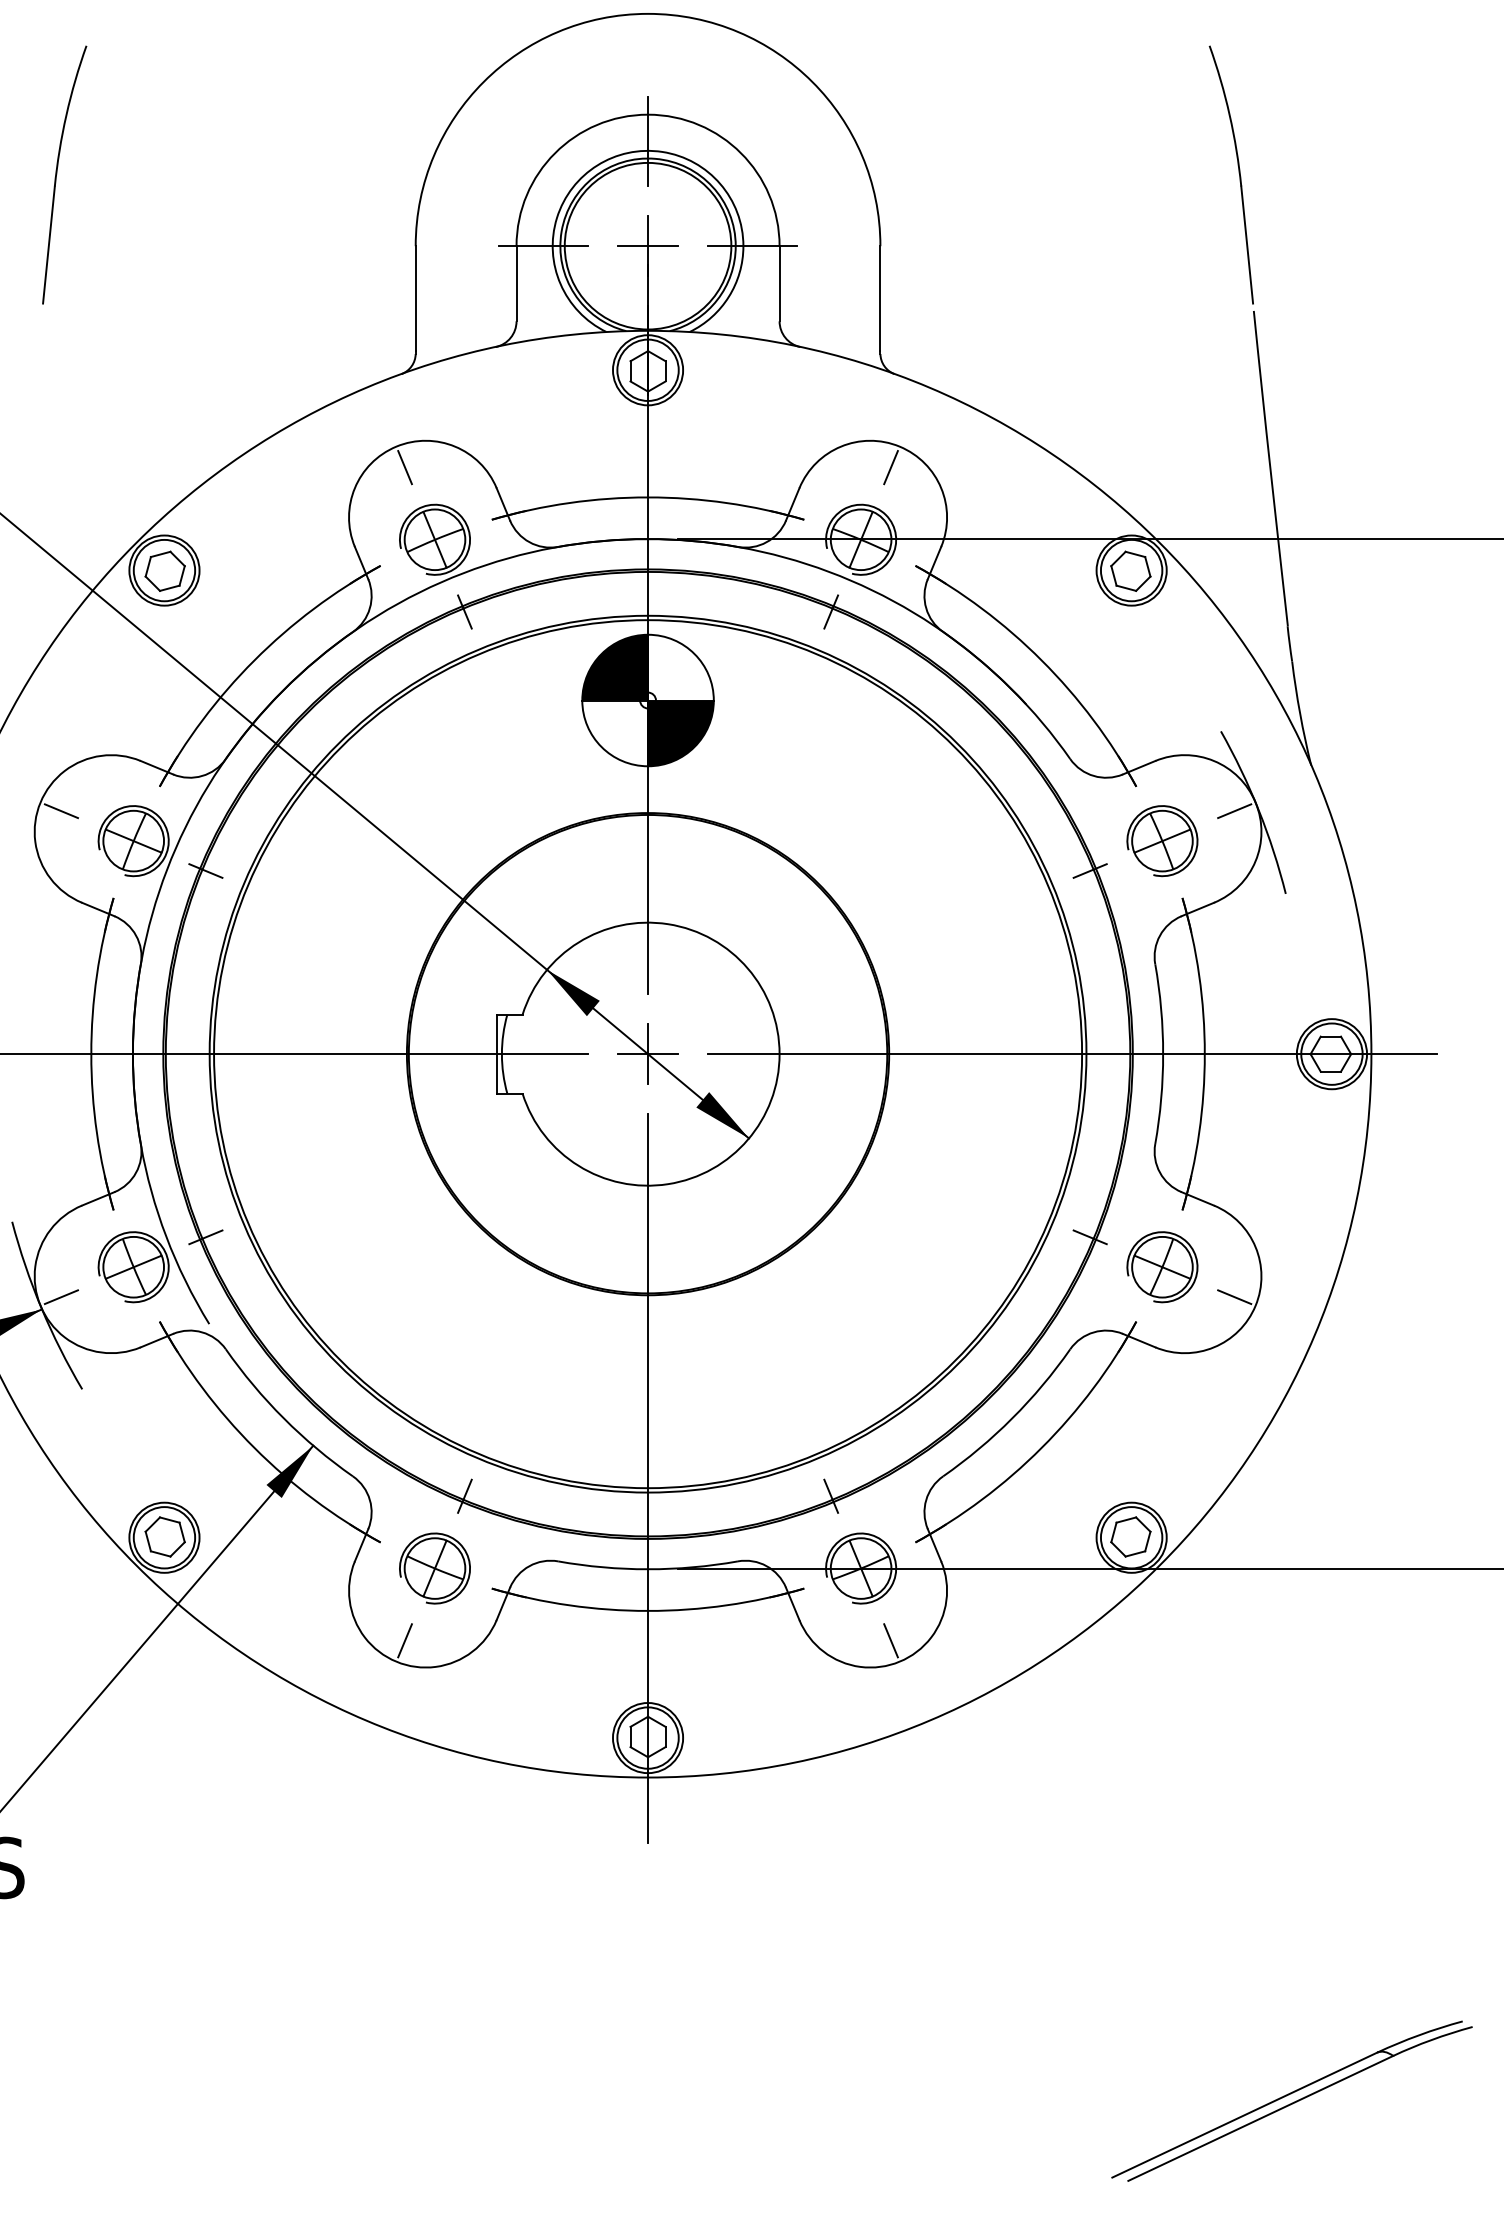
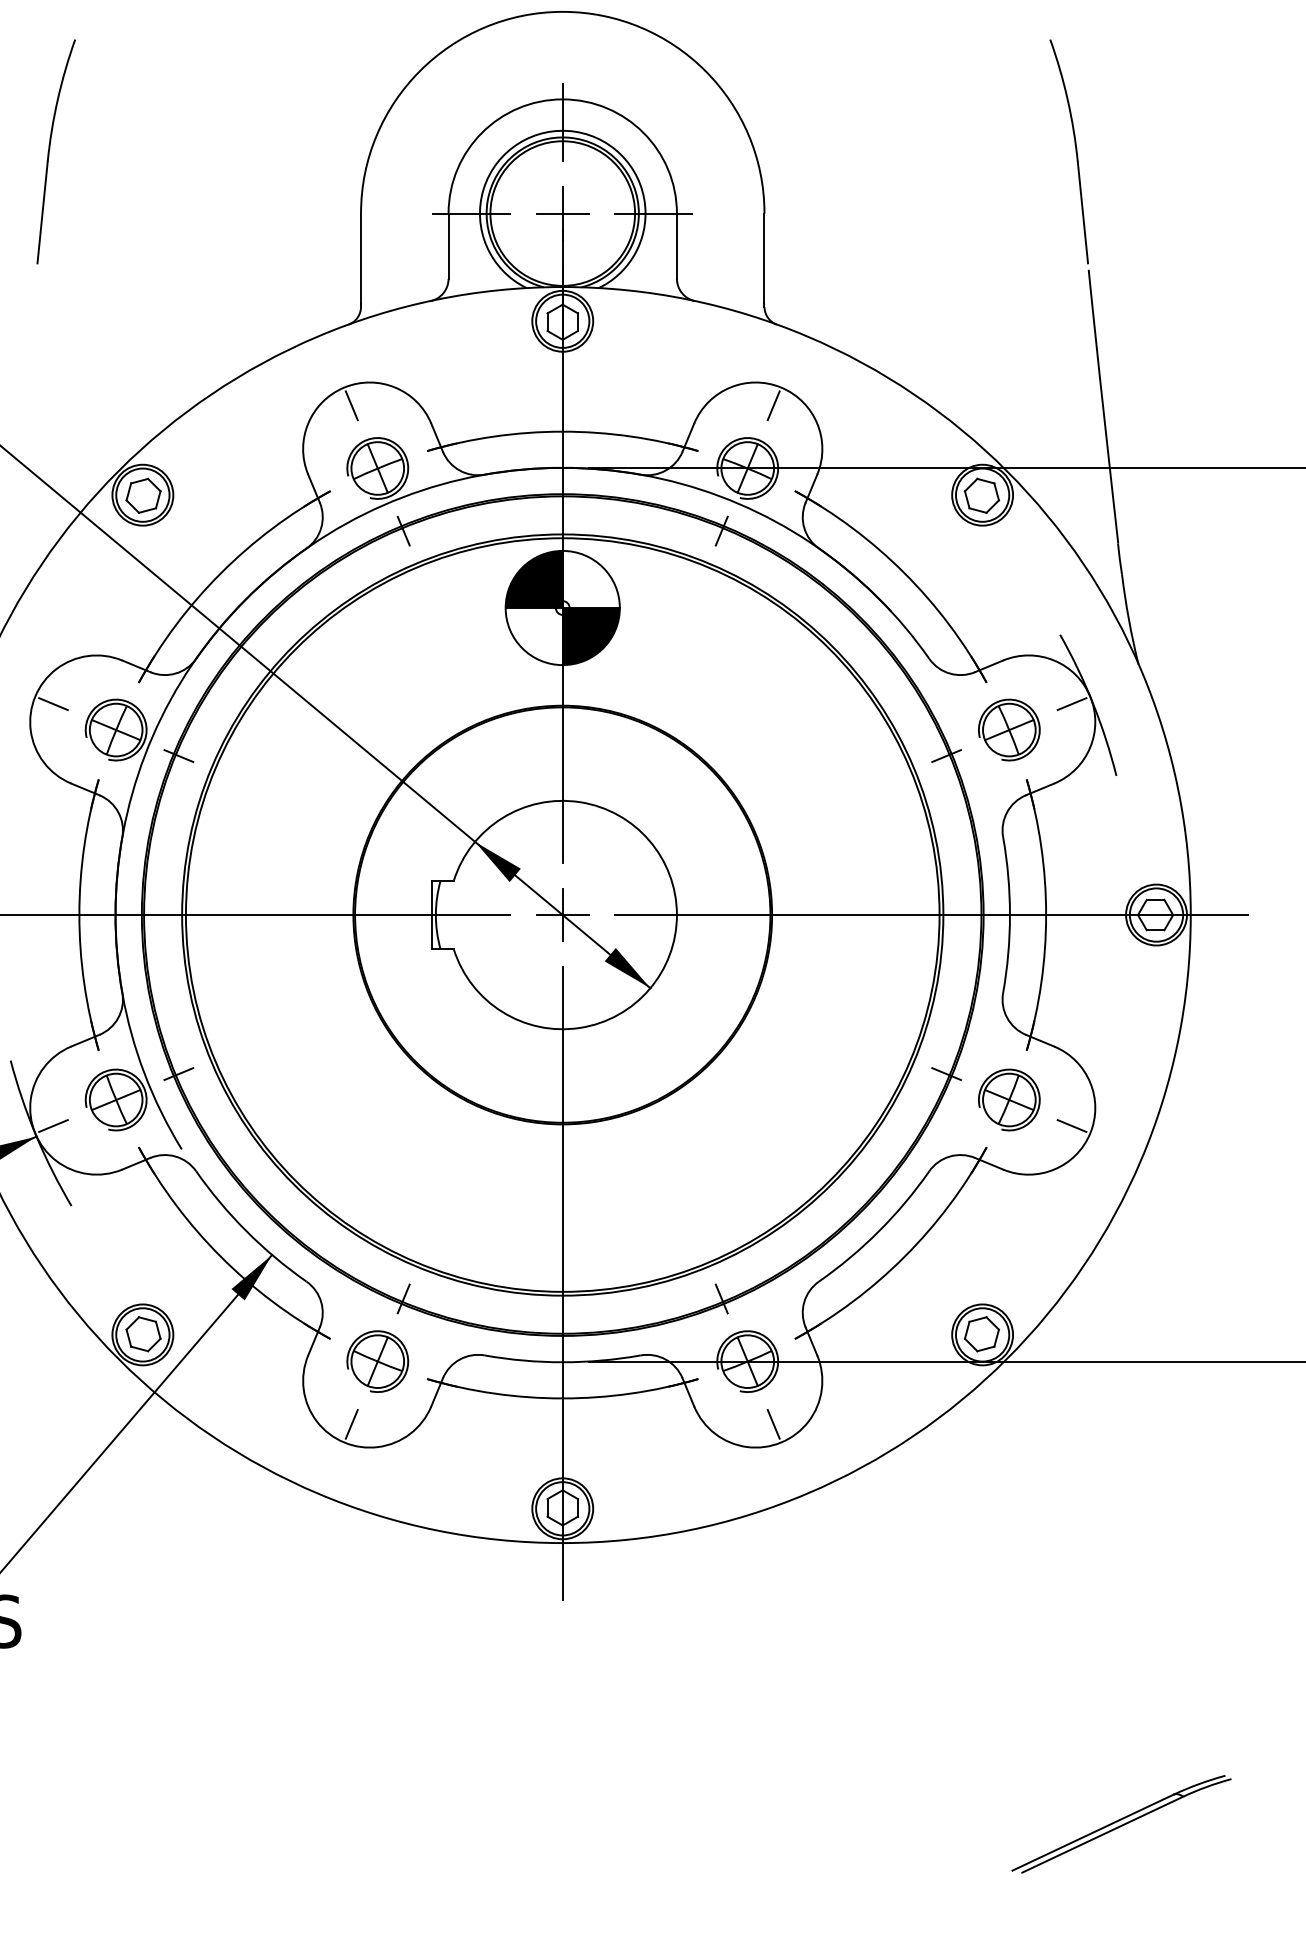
part: (1291, 2101) -> (1121, 1824), size x0.7

